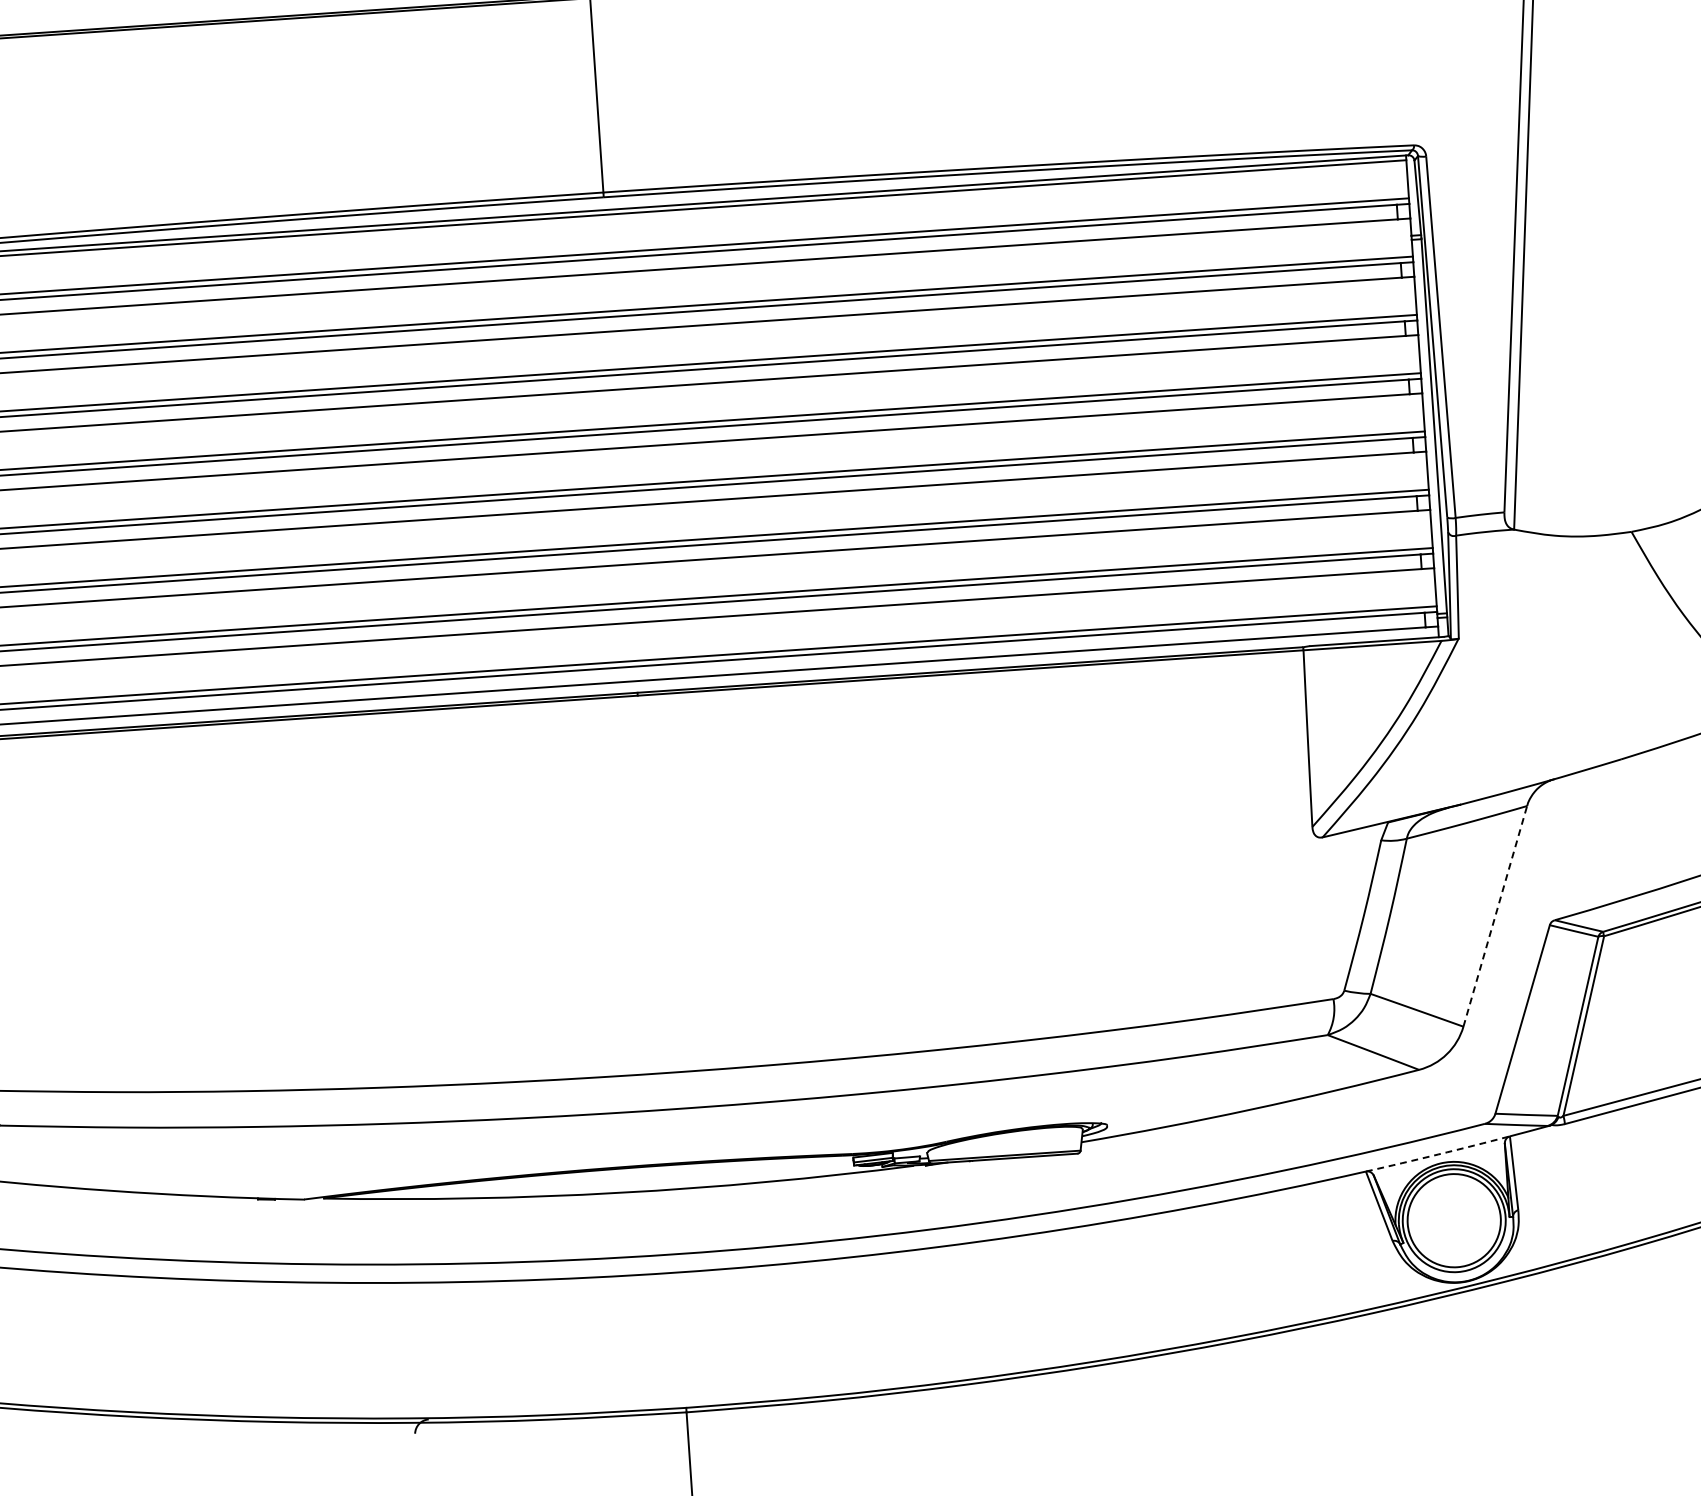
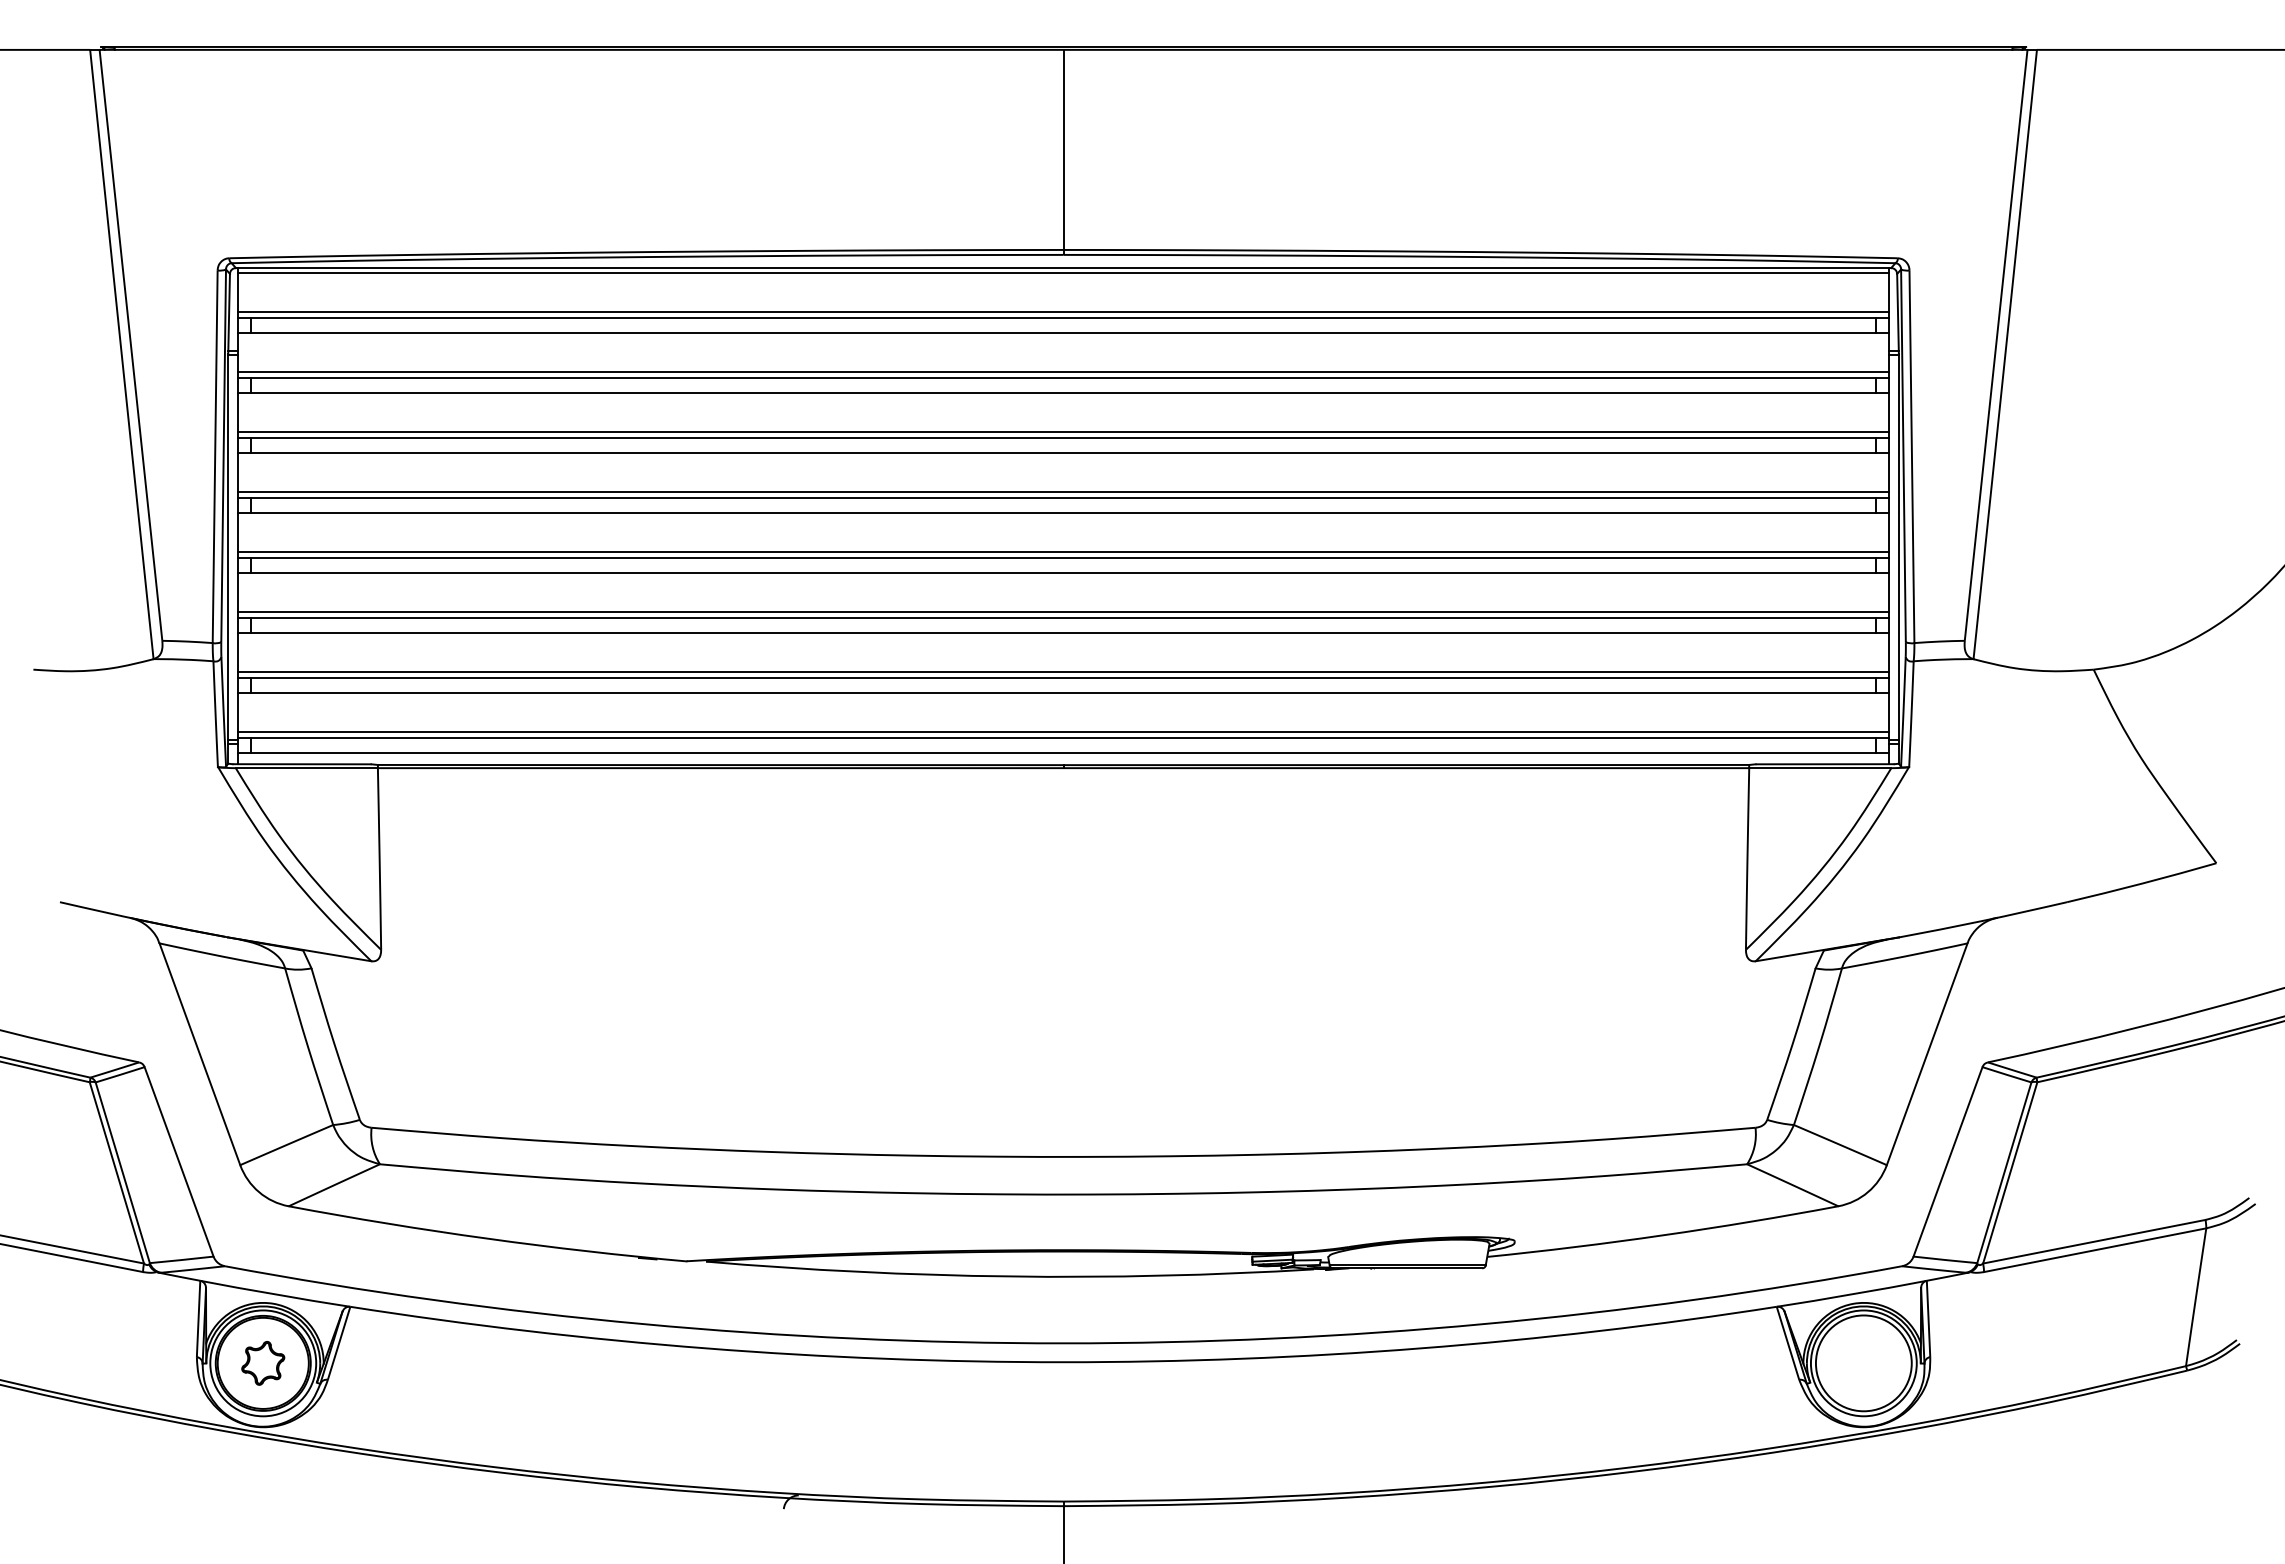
line: (1495, 916) -> (1927, 1054), dashed -> solid
arc: (1437, 1154) -> (1851, 1294), dashed -> solid

